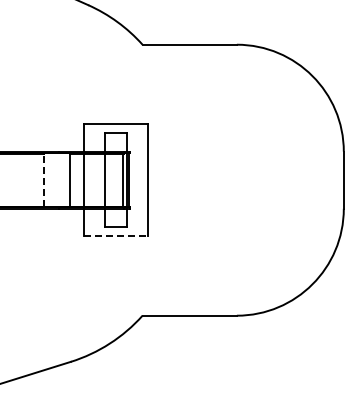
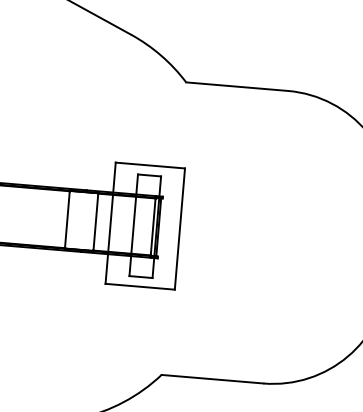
line: (43, 179) -> (67, 218), dashed -> solid
line: (116, 236) -> (140, 287), dashed -> solid

